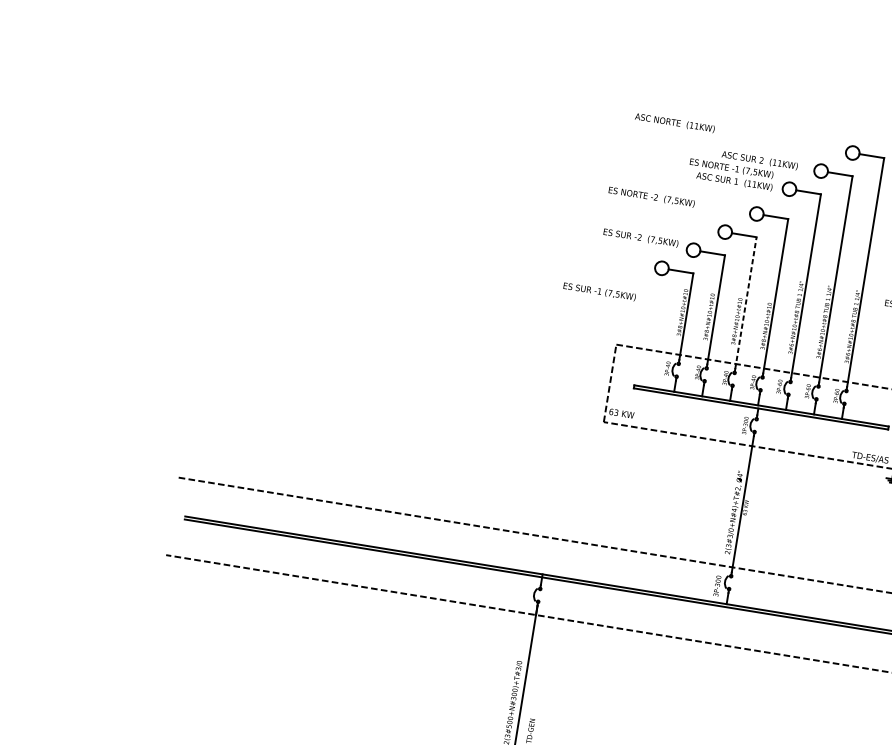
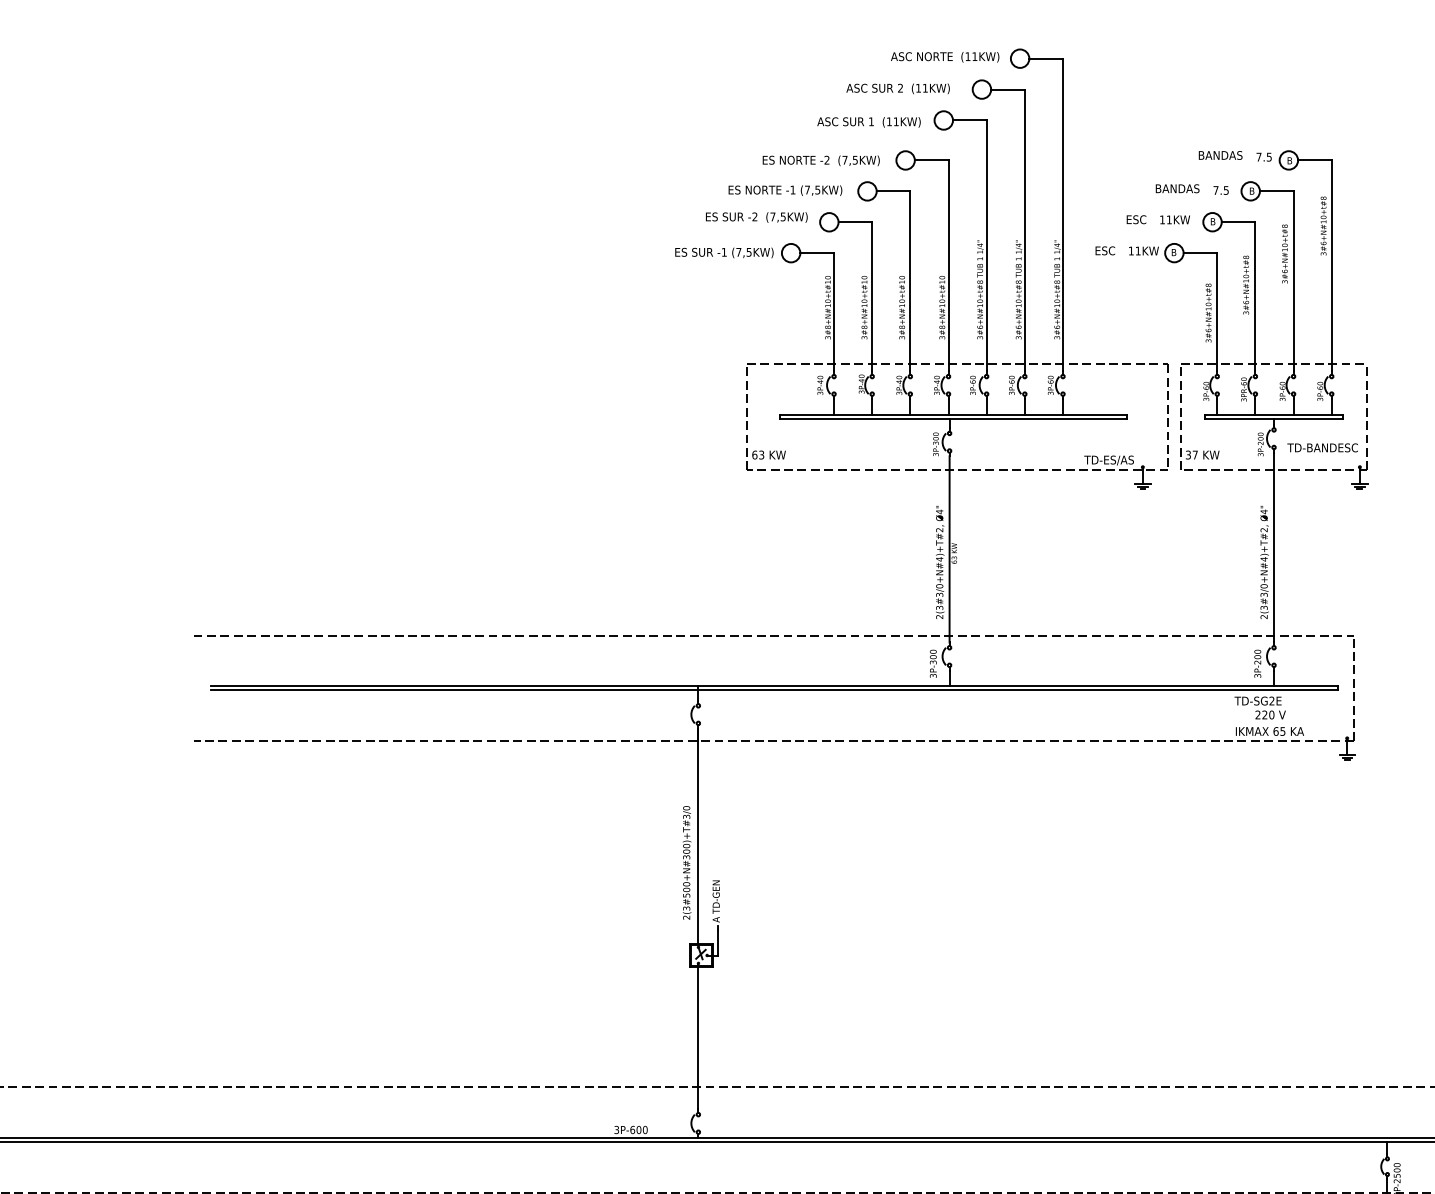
text: (675, 123) -> (945, 57), moved
text: (731, 168) -> (785, 190), moved
text: (651, 196) -> (820, 160), moved
text: (599, 291) -> (724, 252), moved
line: (746, 303) -> (910, 281), dashed -> solid

